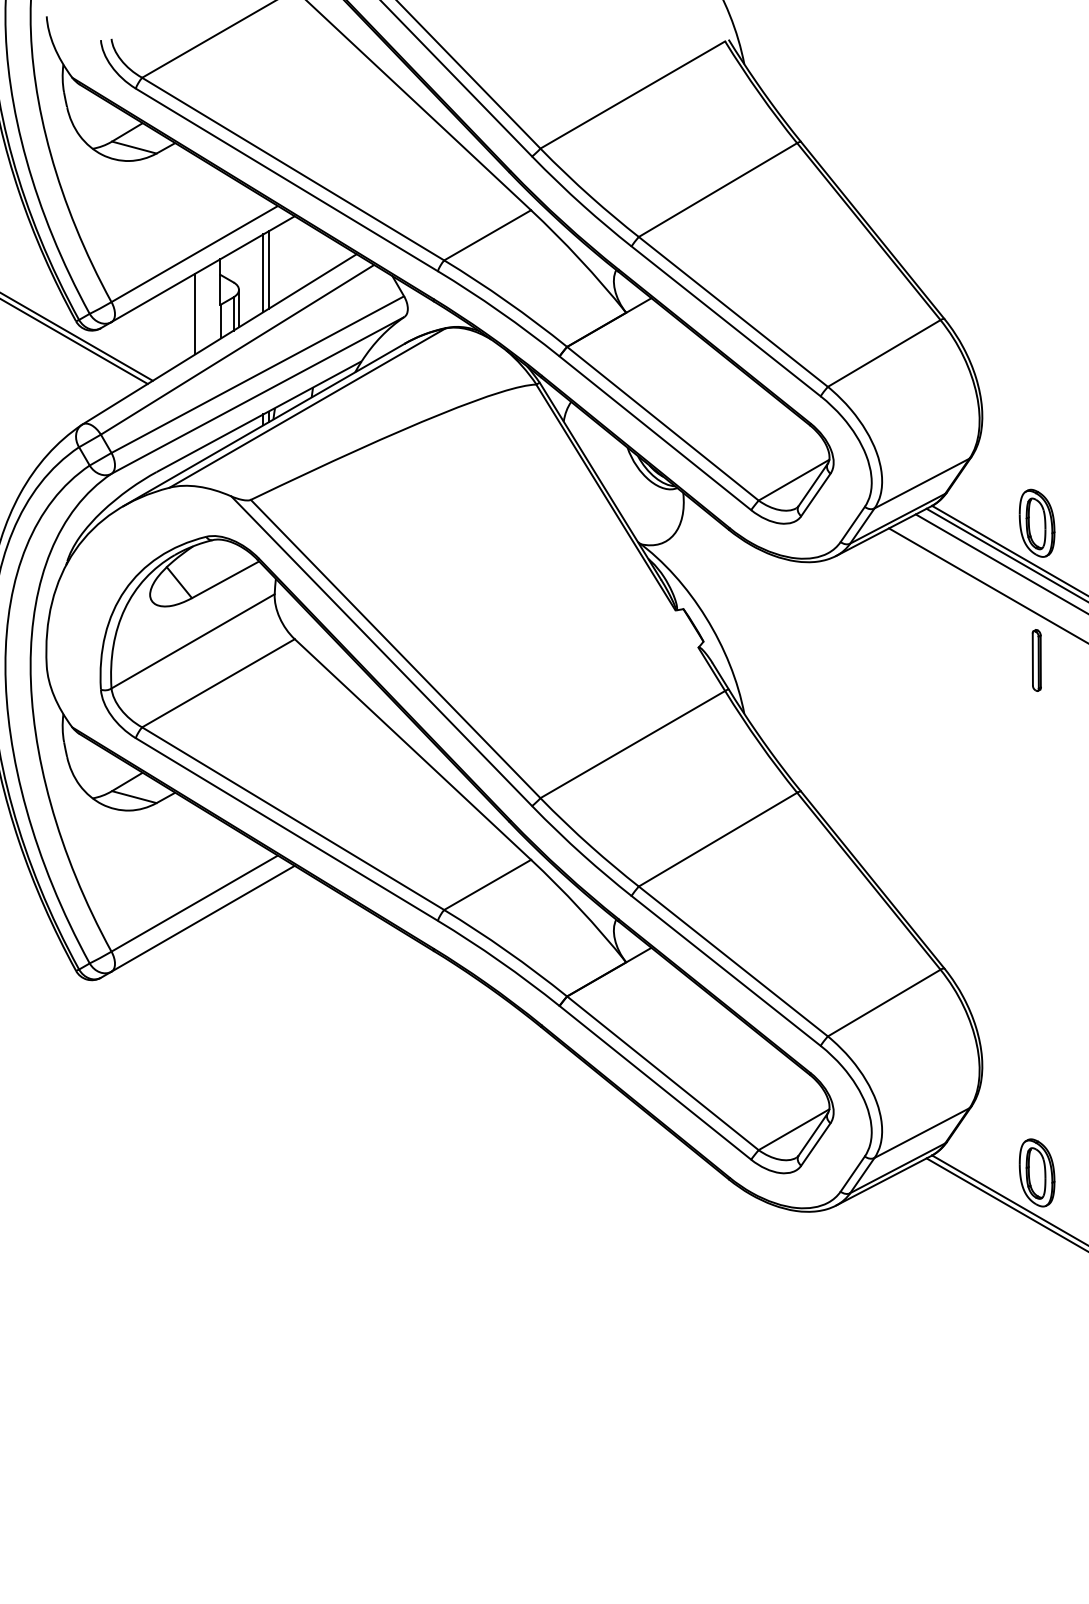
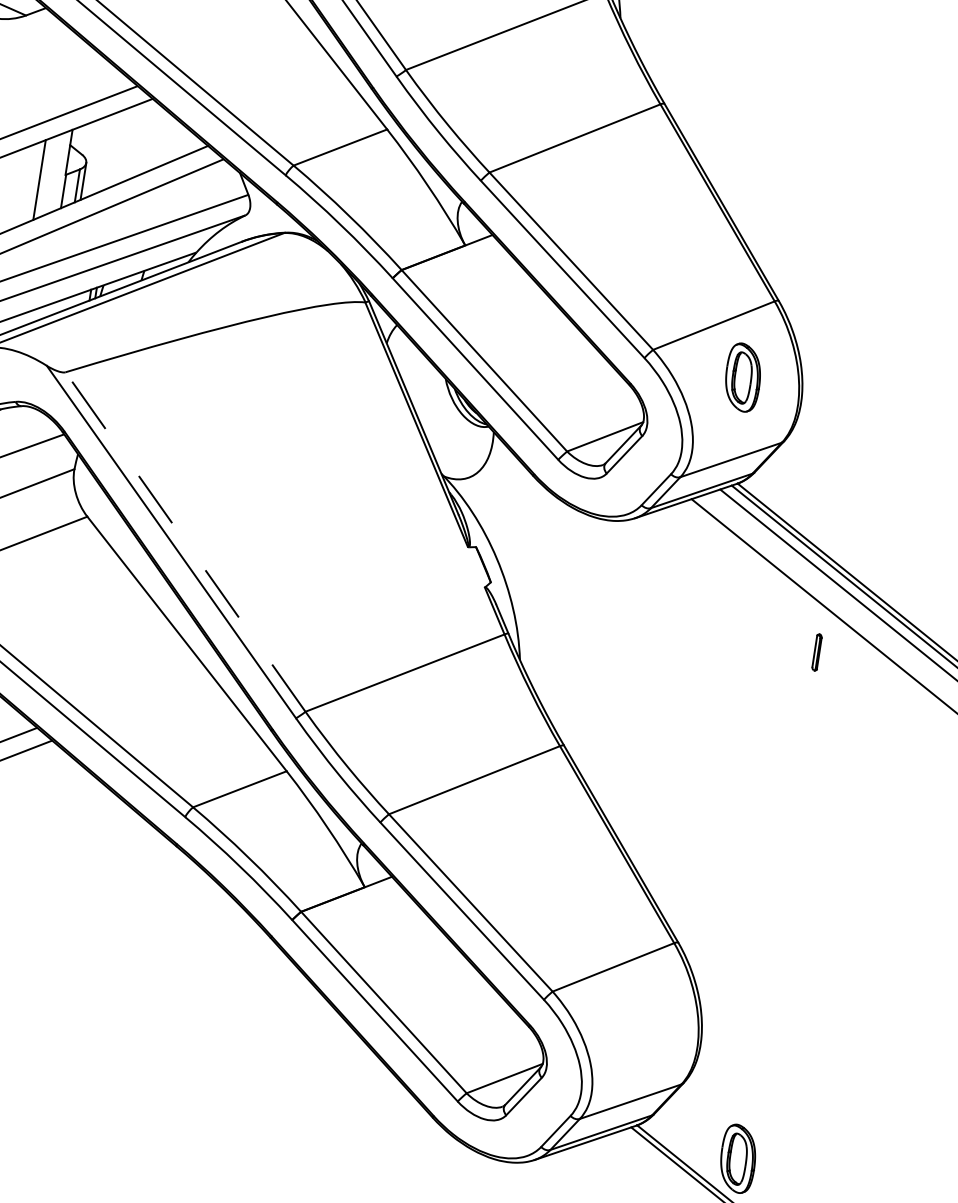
line: (268, 269) -> (118, 147), removed
line: (263, 273) -> (113, 150), removed
part: (1036, 522) -> (742, 376), moved
line: (395, 649) -> (185, 542), solid -> dashed
part: (1036, 660) -> (816, 652), size x0.6

